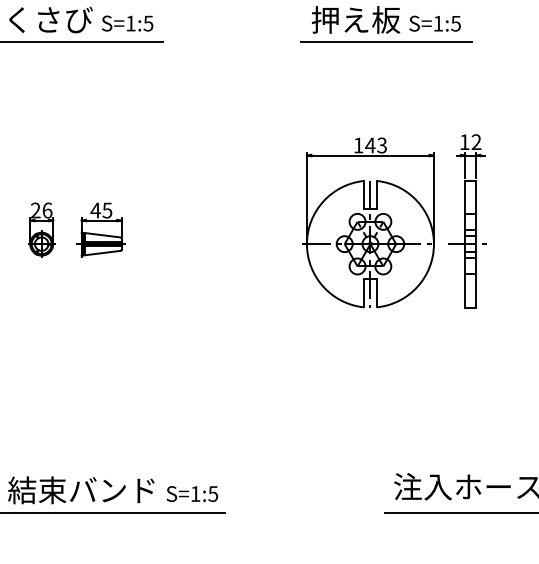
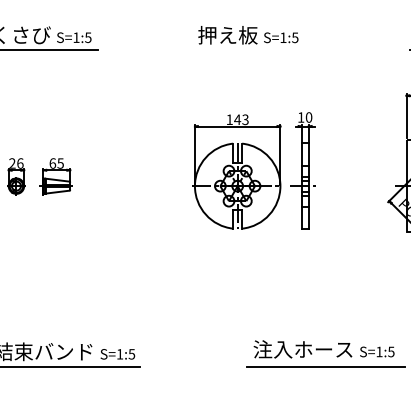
line: (386, 42) -> (248, 50), removed
text: (475, 142) -> (308, 117), 12 -> 10
text: (95, 210) -> (52, 163), 45 -> 65

